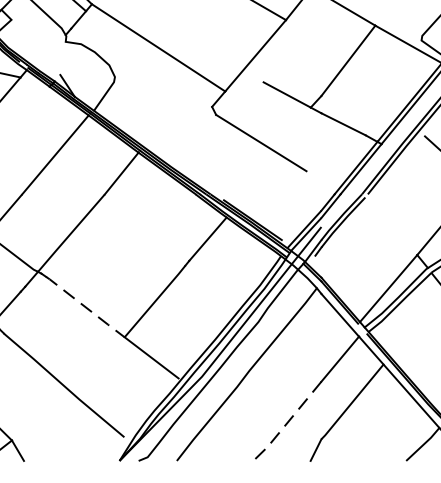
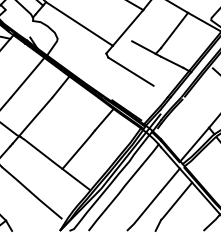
line: (86, 308) -> (43, 154), dashed -> solid
line: (288, 422) -> (144, 211), dashed -> solid

